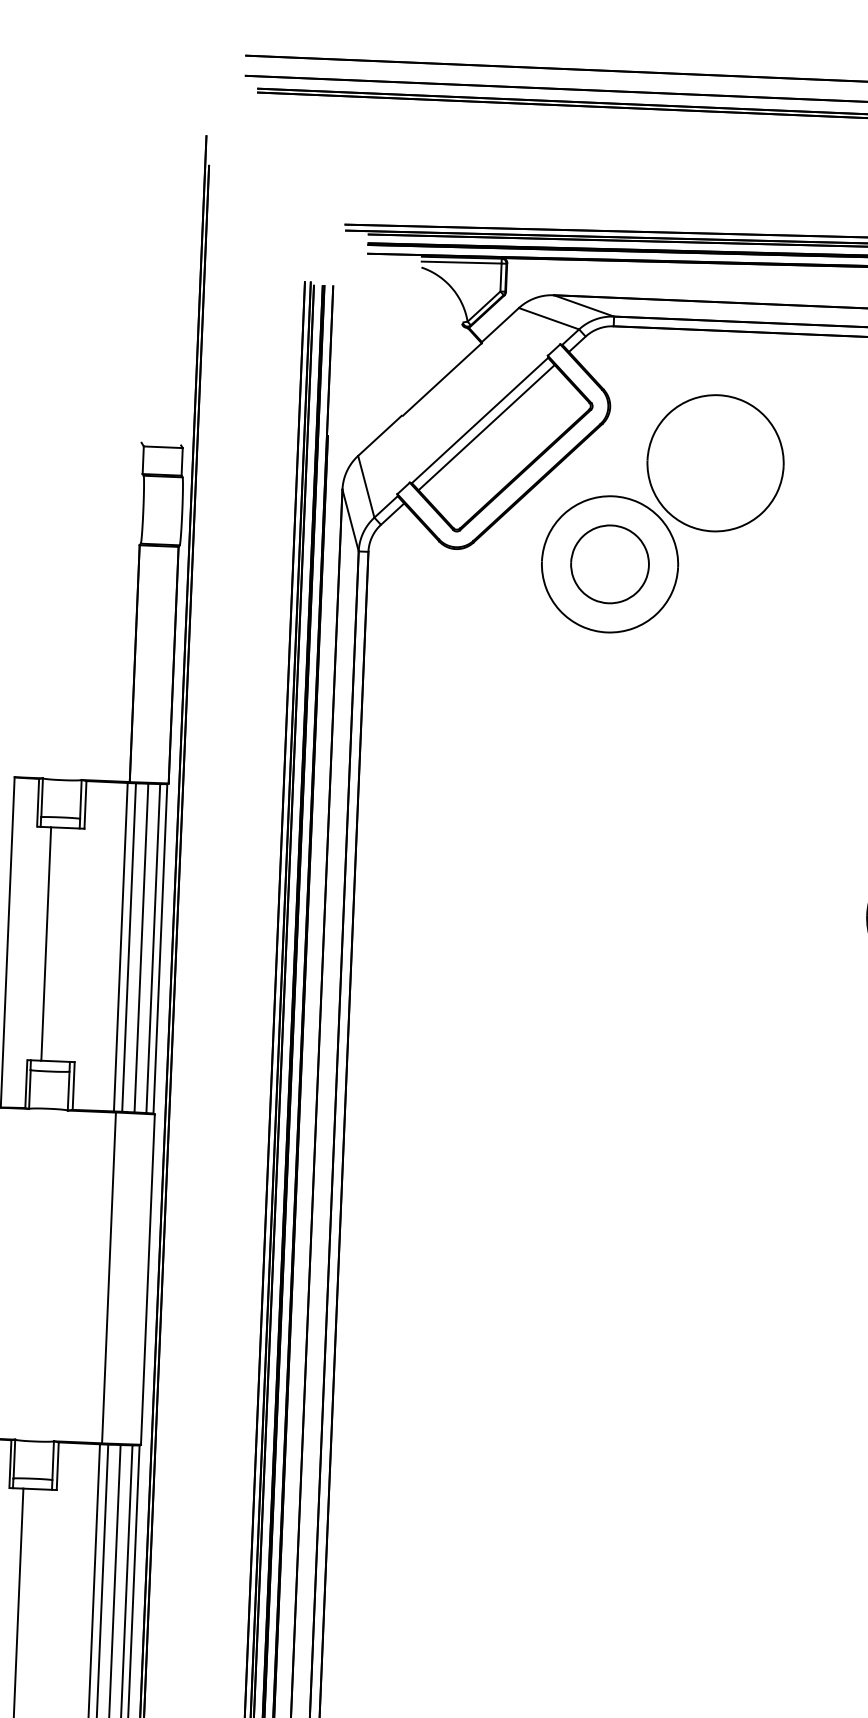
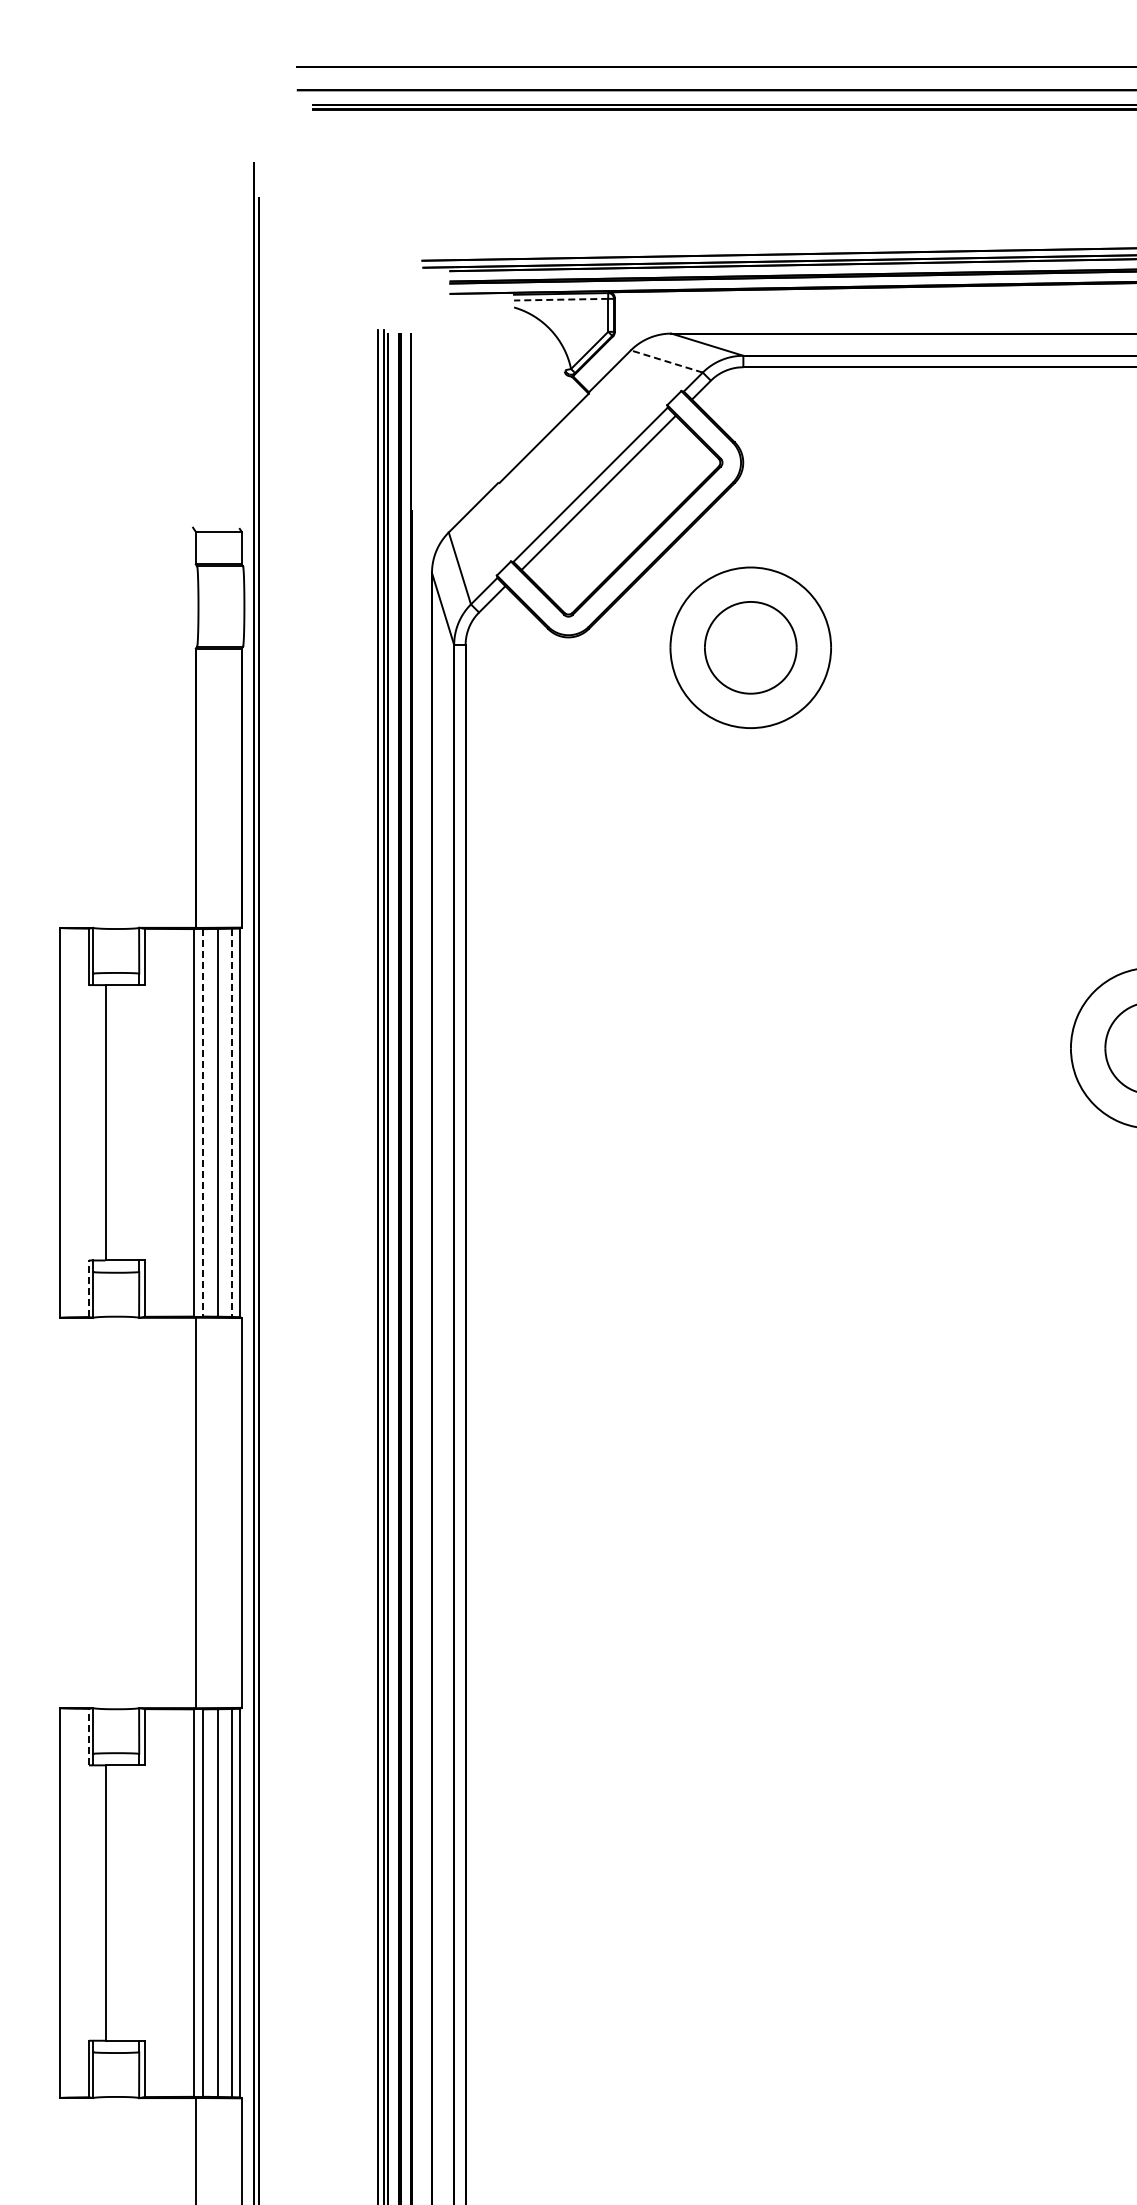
line: (461, 262) -> (560, 299), solid -> dashed
line: (548, 318) -> (666, 361), solid -> dashed
part: (715, 463) -> (869, 523), removed
line: (129, 947) -> (203, 1122), solid -> dashed
line: (153, 949) -> (231, 1123), solid -> dashed
line: (25, 1083) -> (88, 1288), solid -> dashed
line: (10, 1463) -> (88, 1736), solid -> dashed

